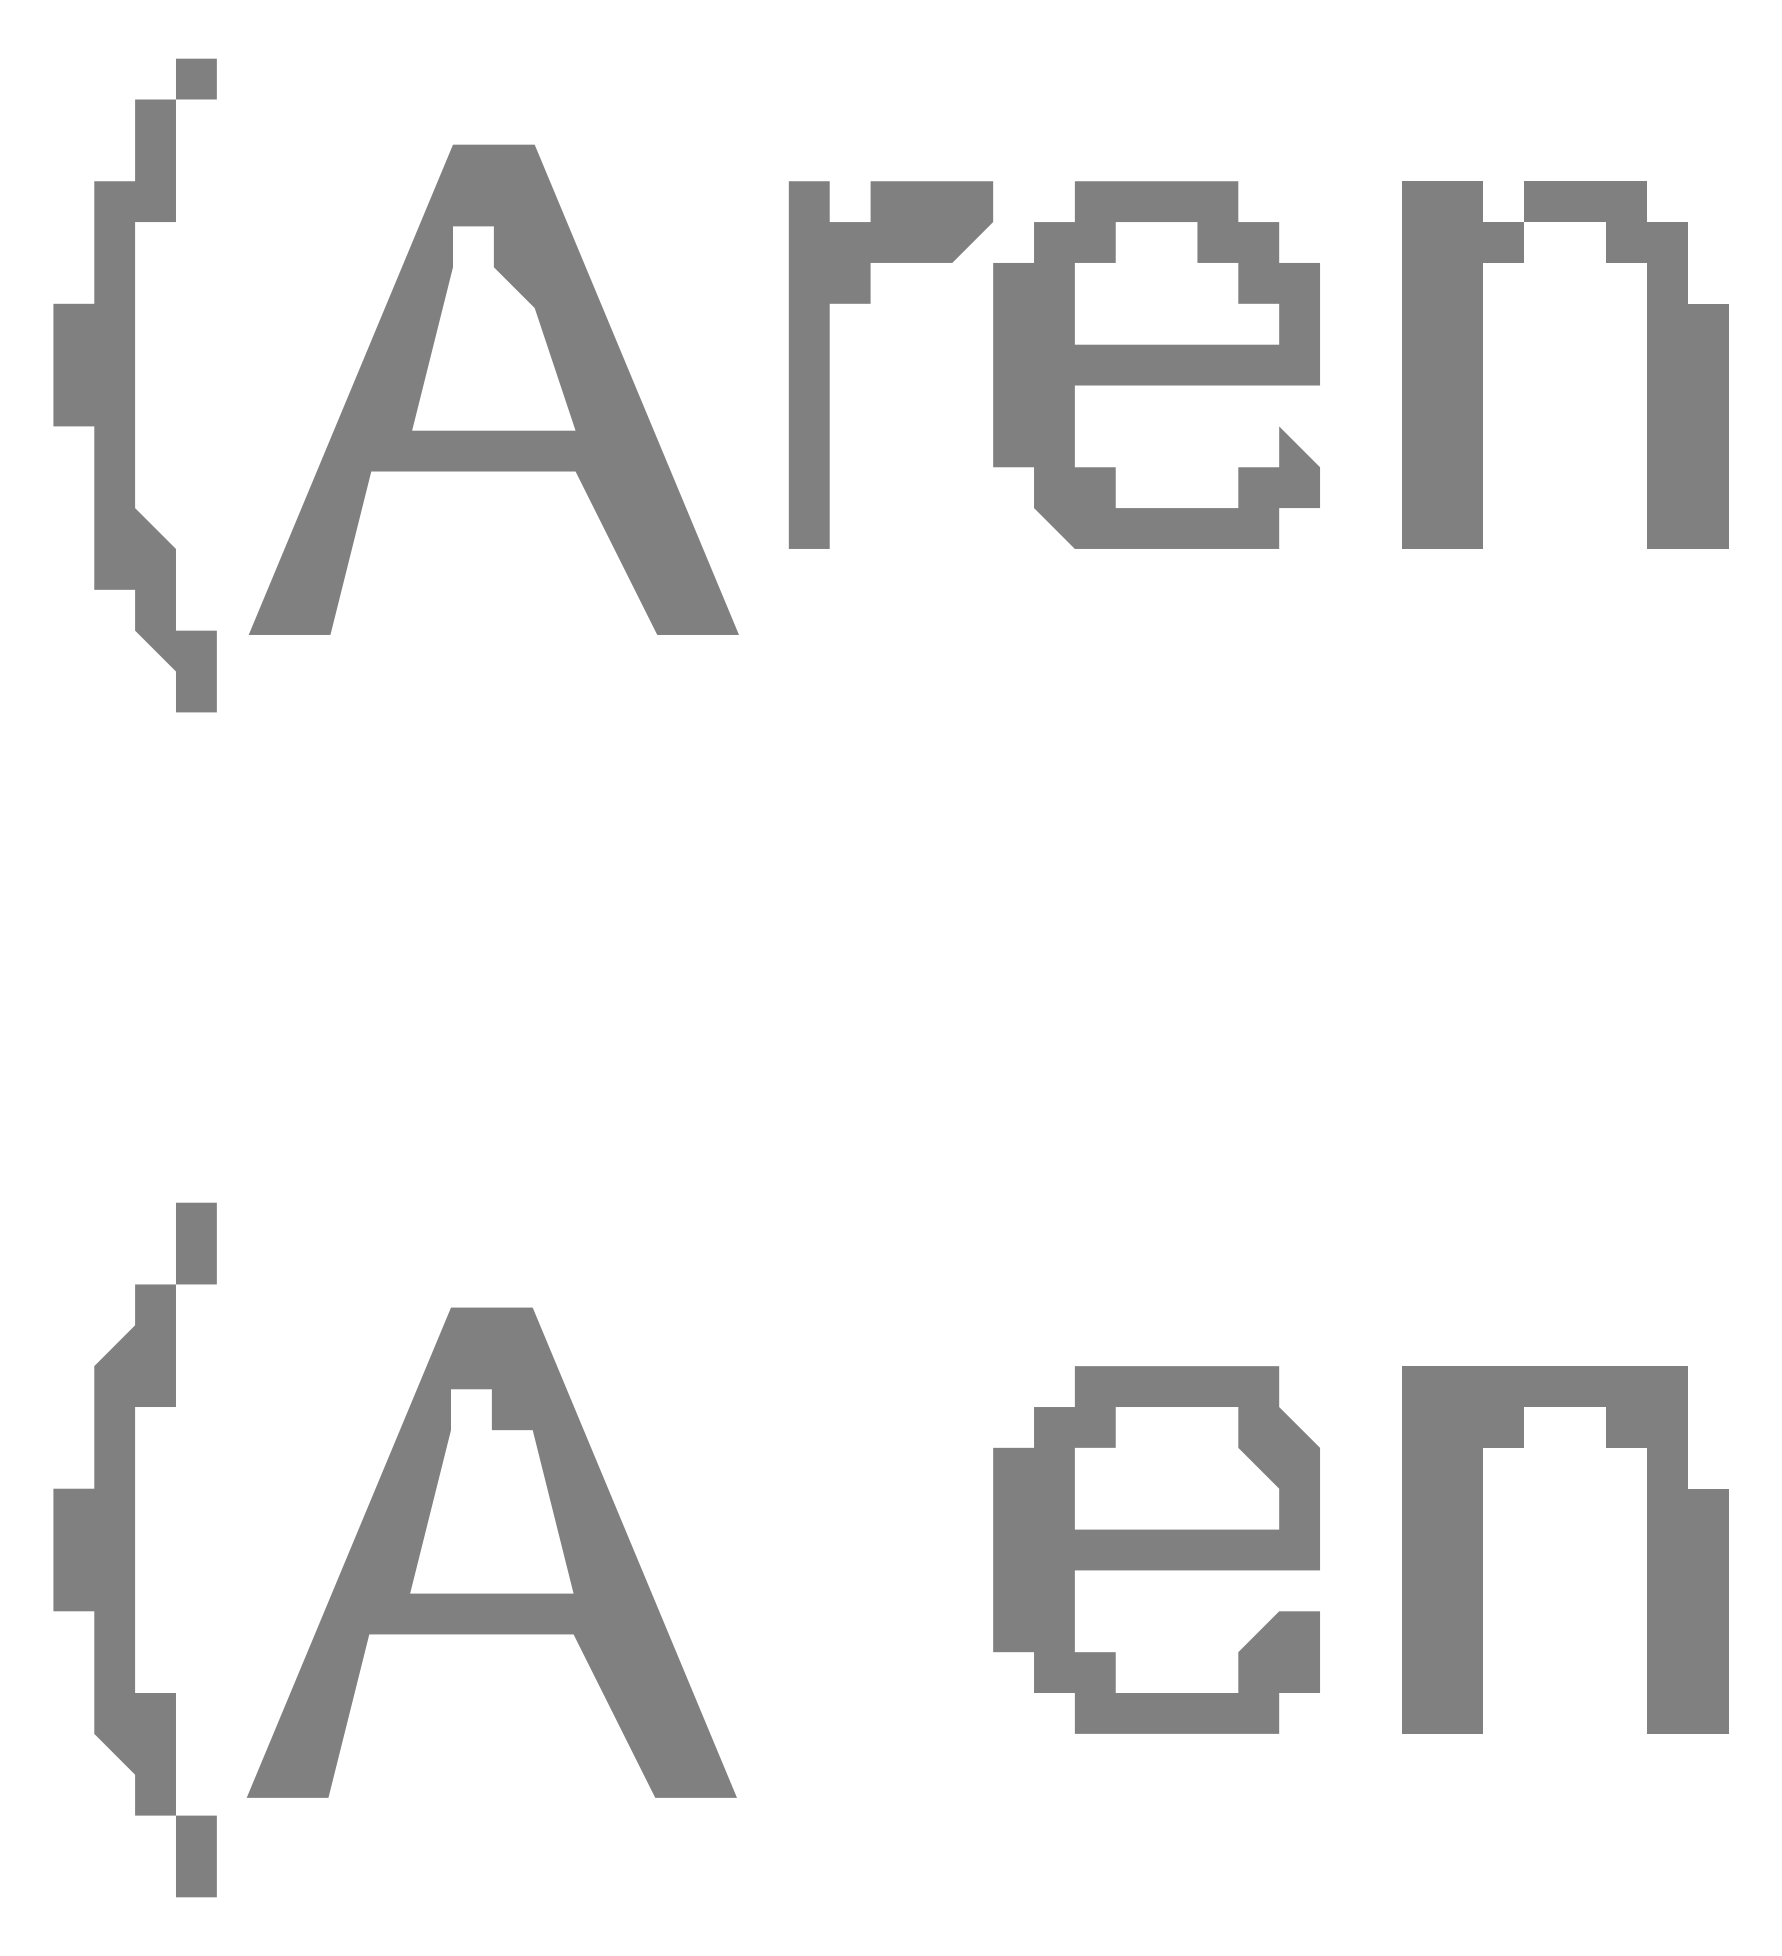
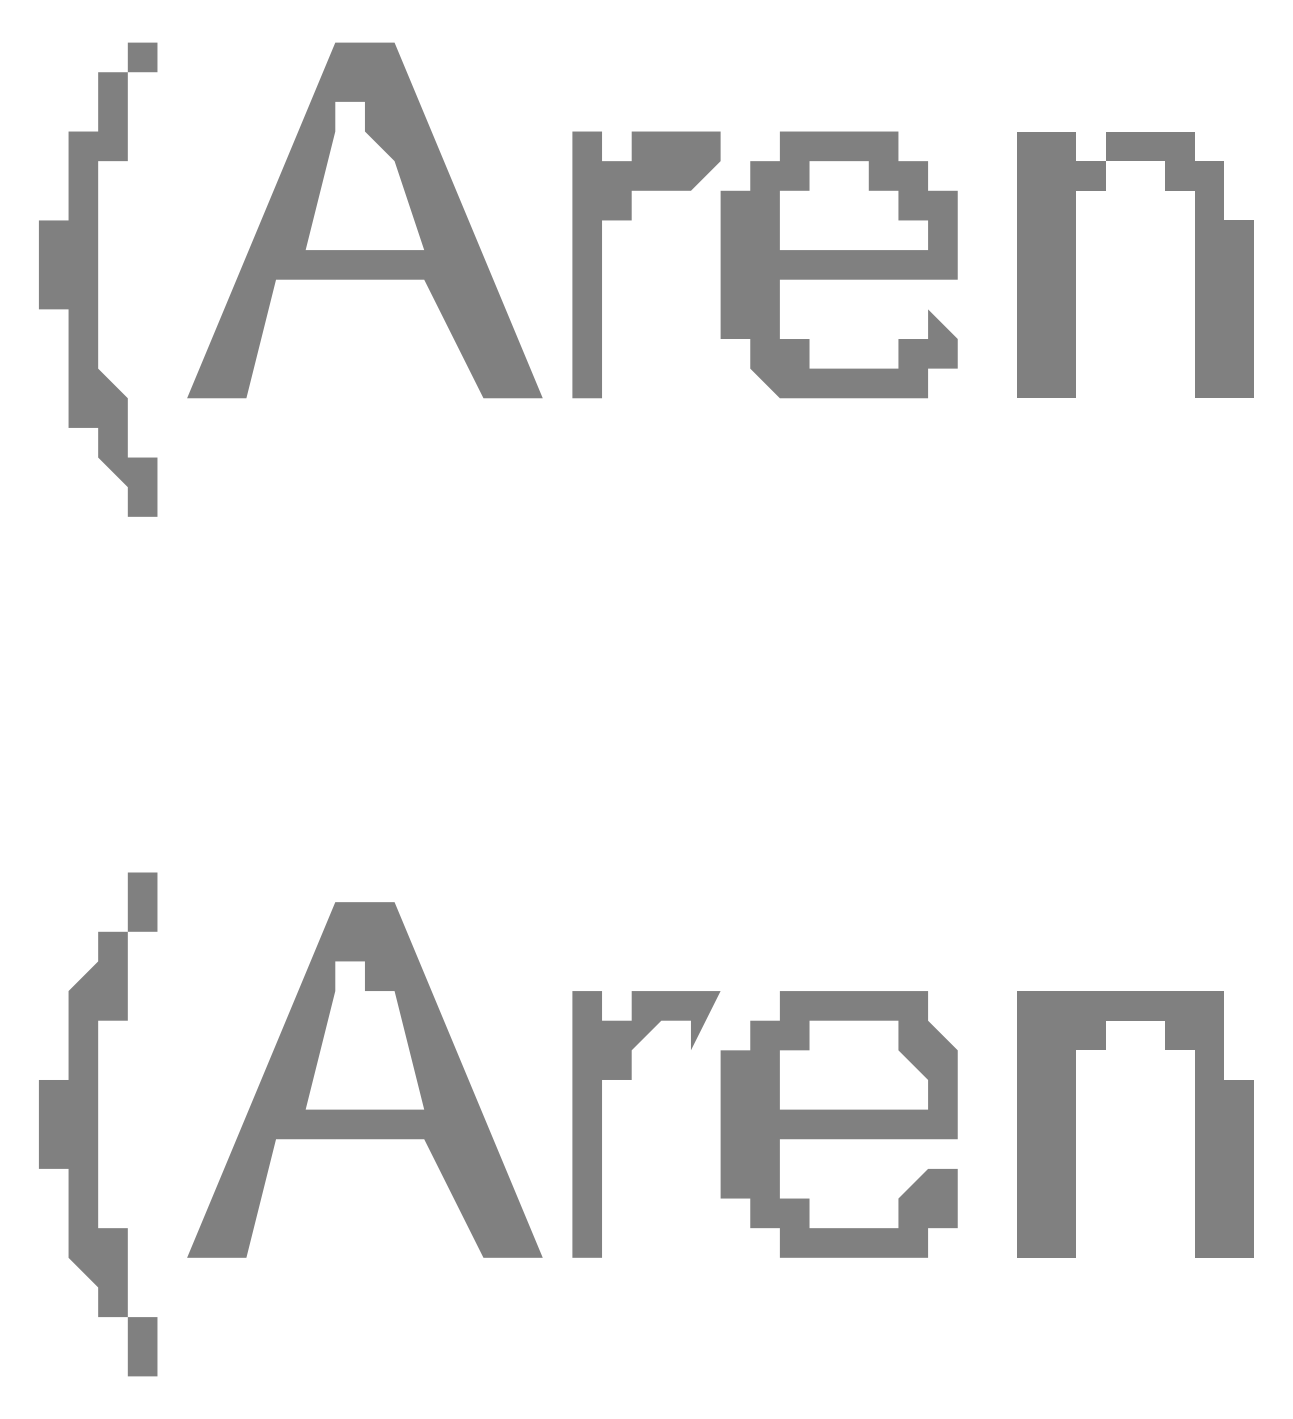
part: (493, 389) -> (364, 220), moved
fill: (890, 1549) -> (646, 1124), added
part: (491, 1552) -> (364, 1079), moved

